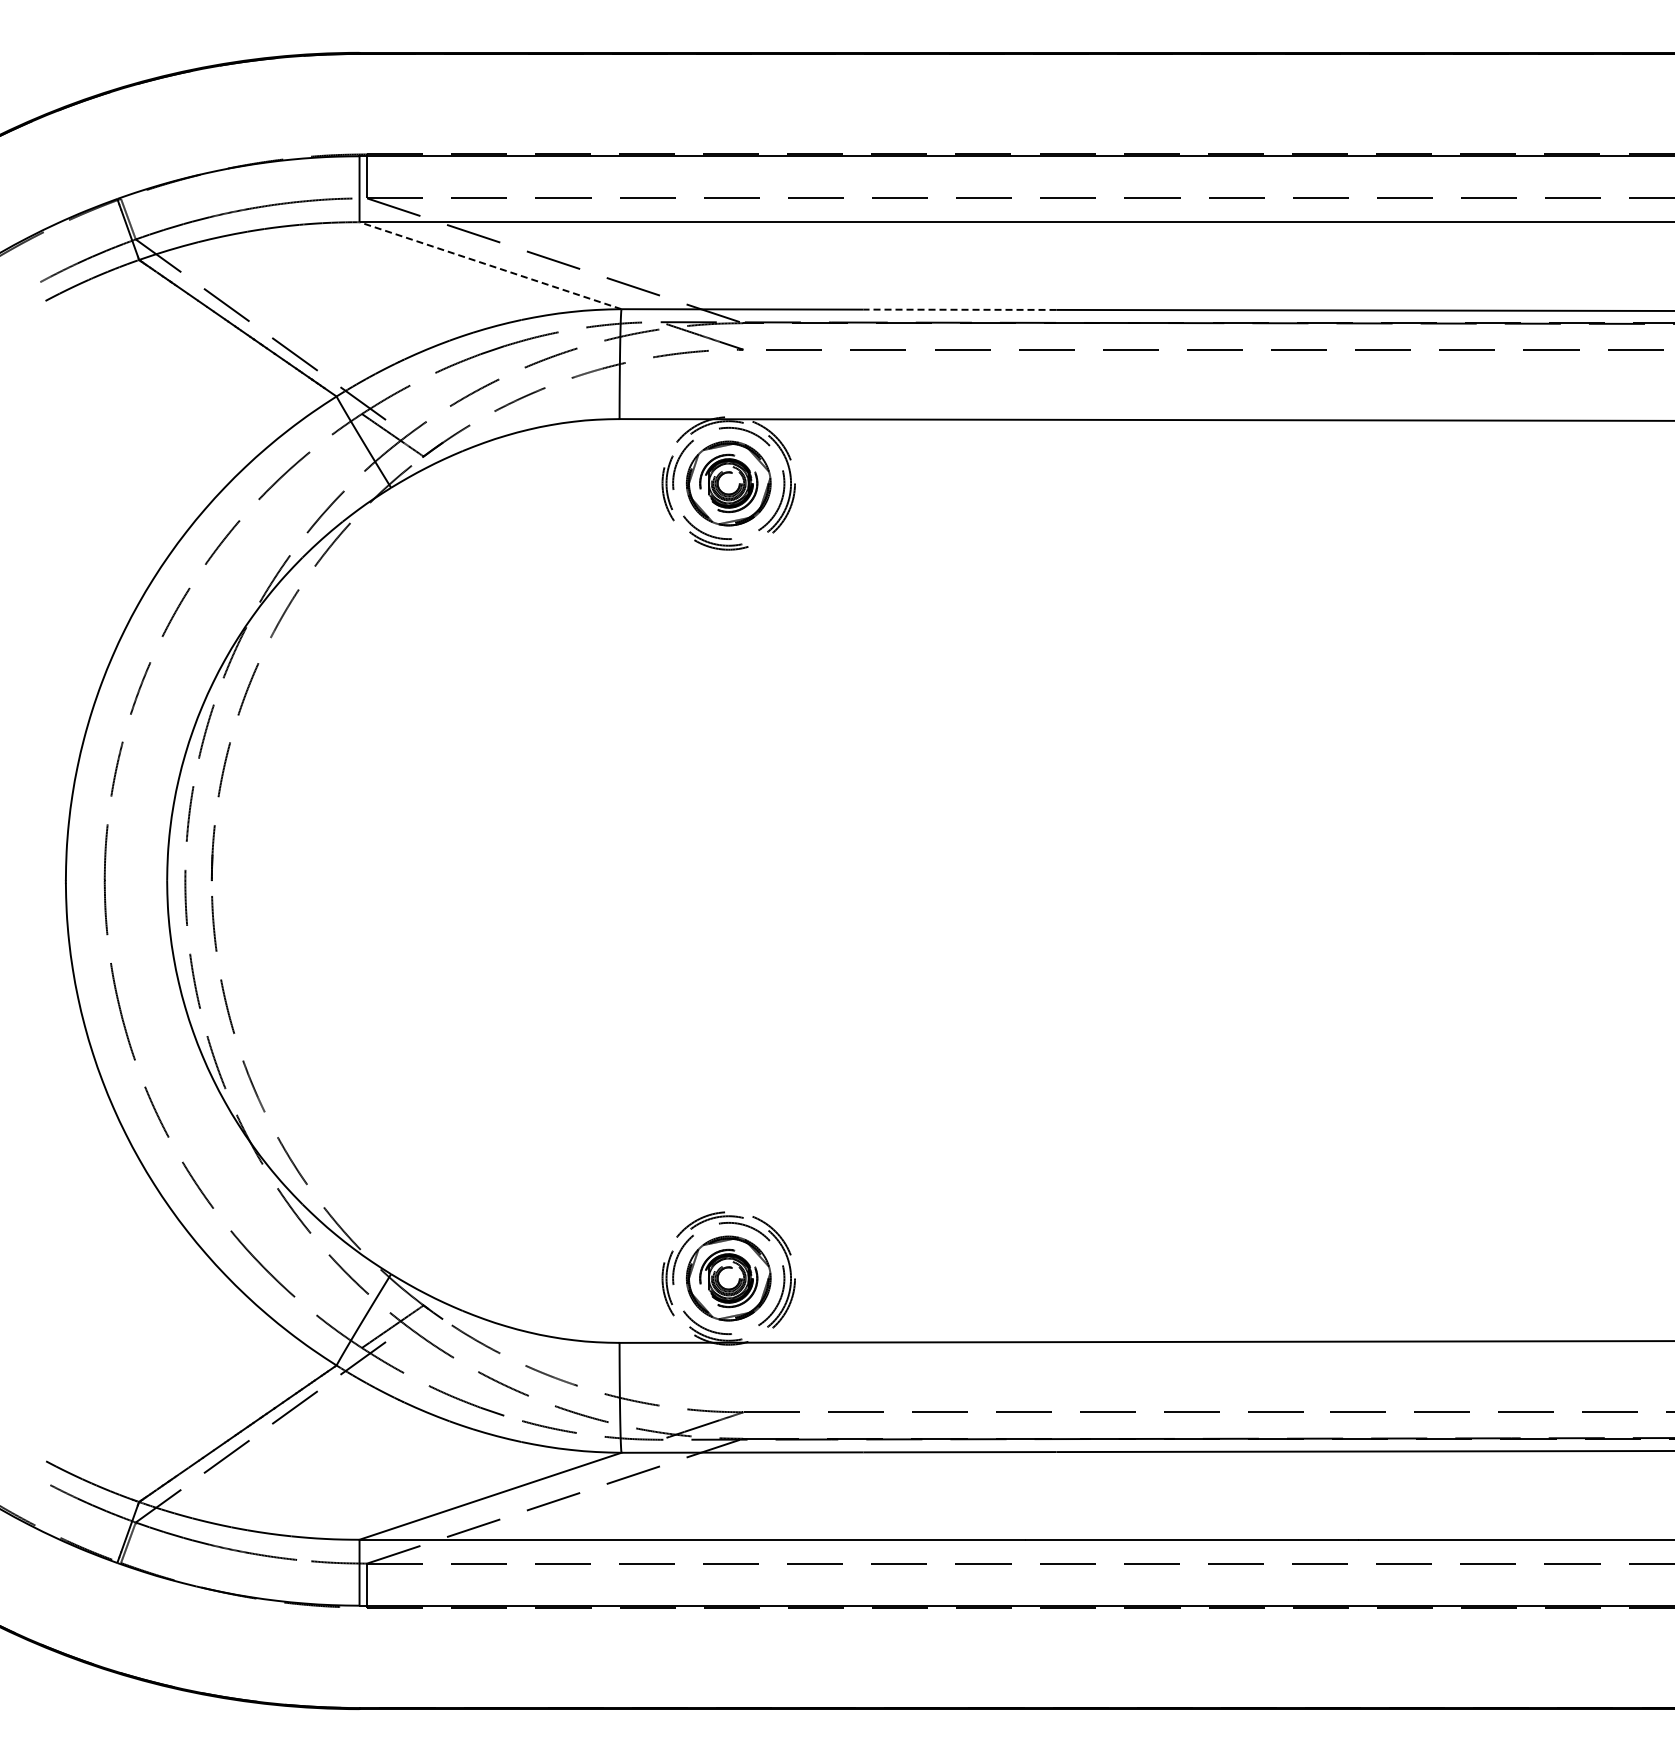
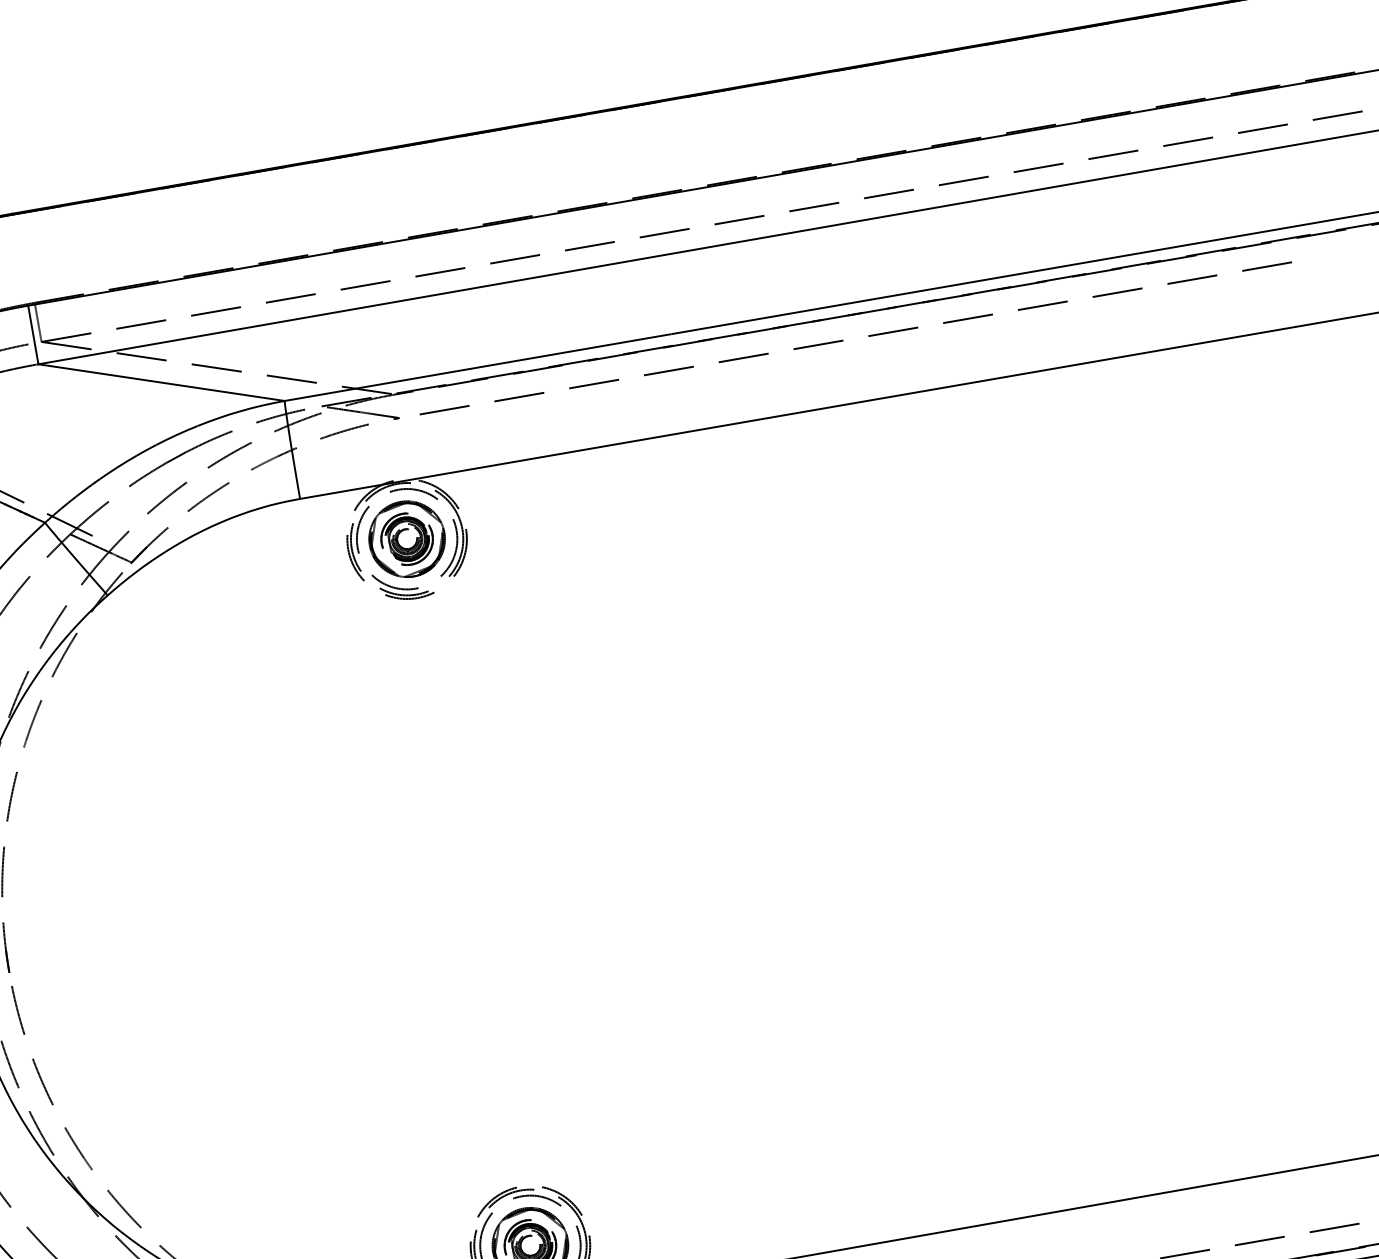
line: (490, 265) -> (161, 382), dashed -> solid
line: (960, 309) -> (586, 348), dashed -> solid

